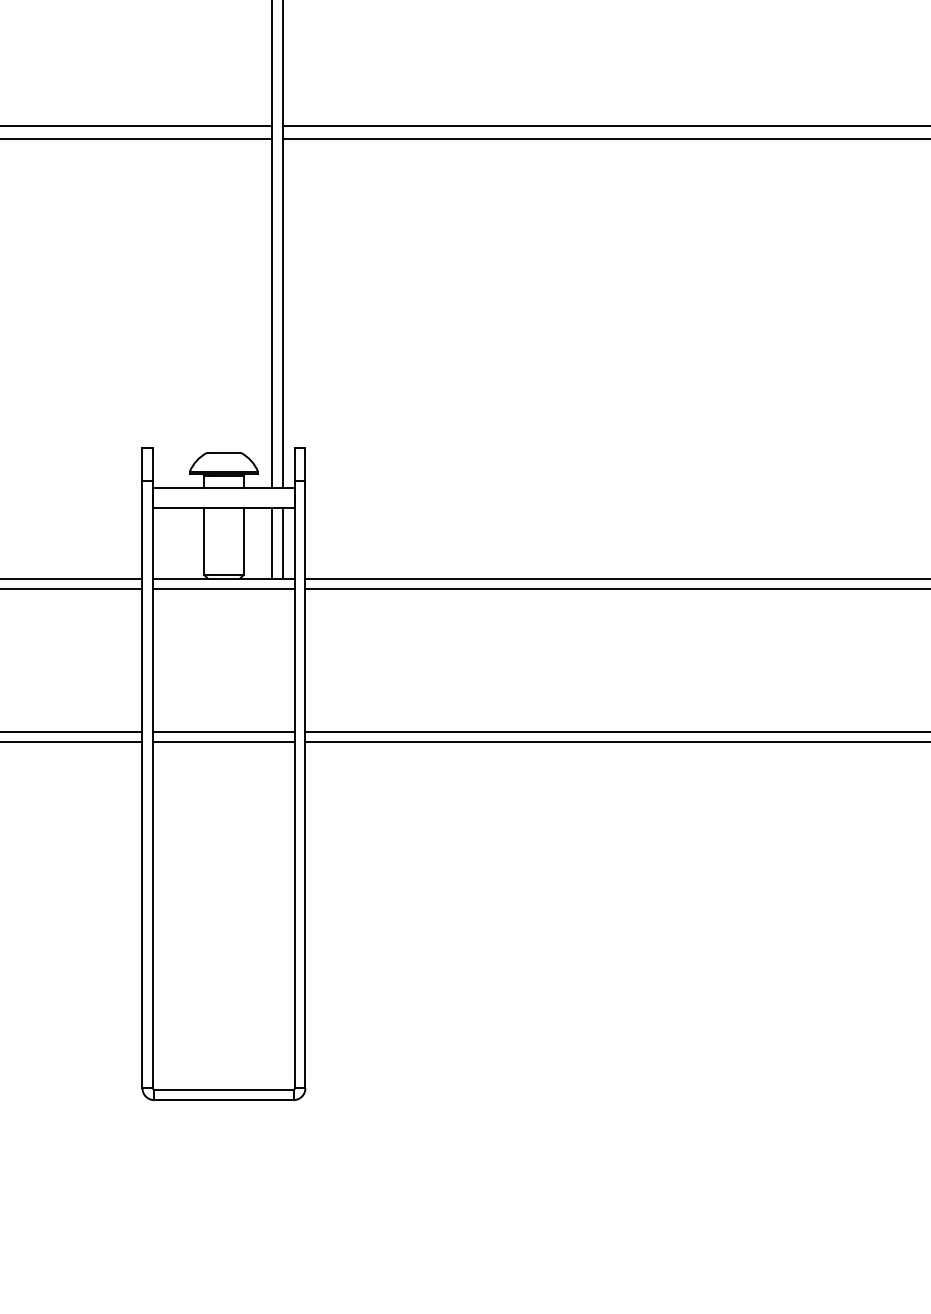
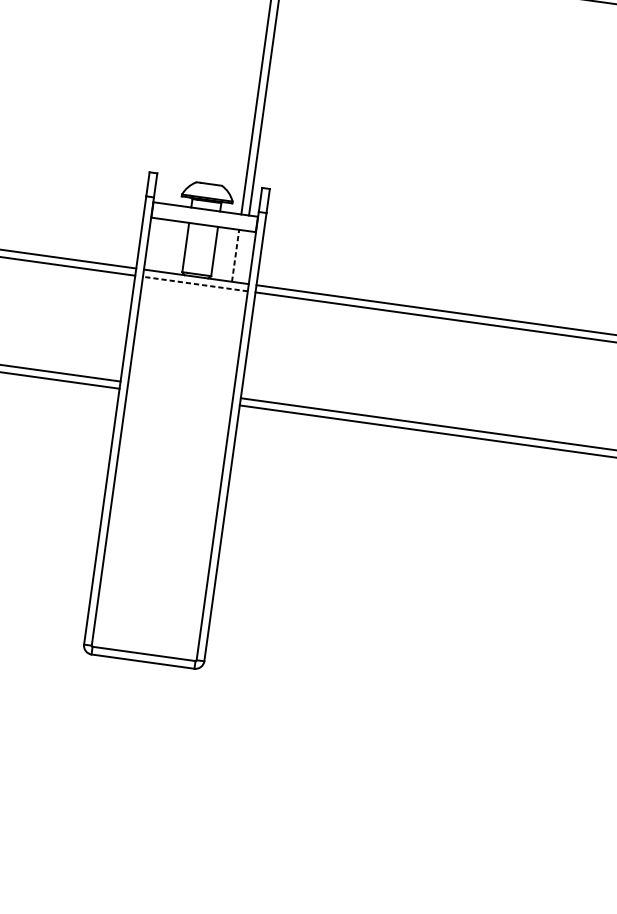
line: (272, 543) -> (235, 255), solid -> dashed
line: (282, 543) -> (243, 256), removed
line: (223, 588) -> (195, 283), solid -> dashed
line: (223, 731) -> (180, 389), removed
line: (223, 741) -> (179, 396), removed

